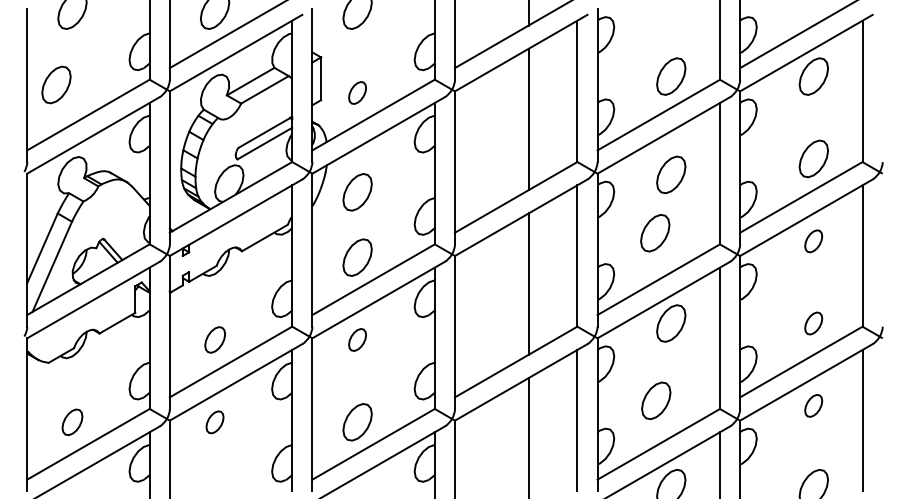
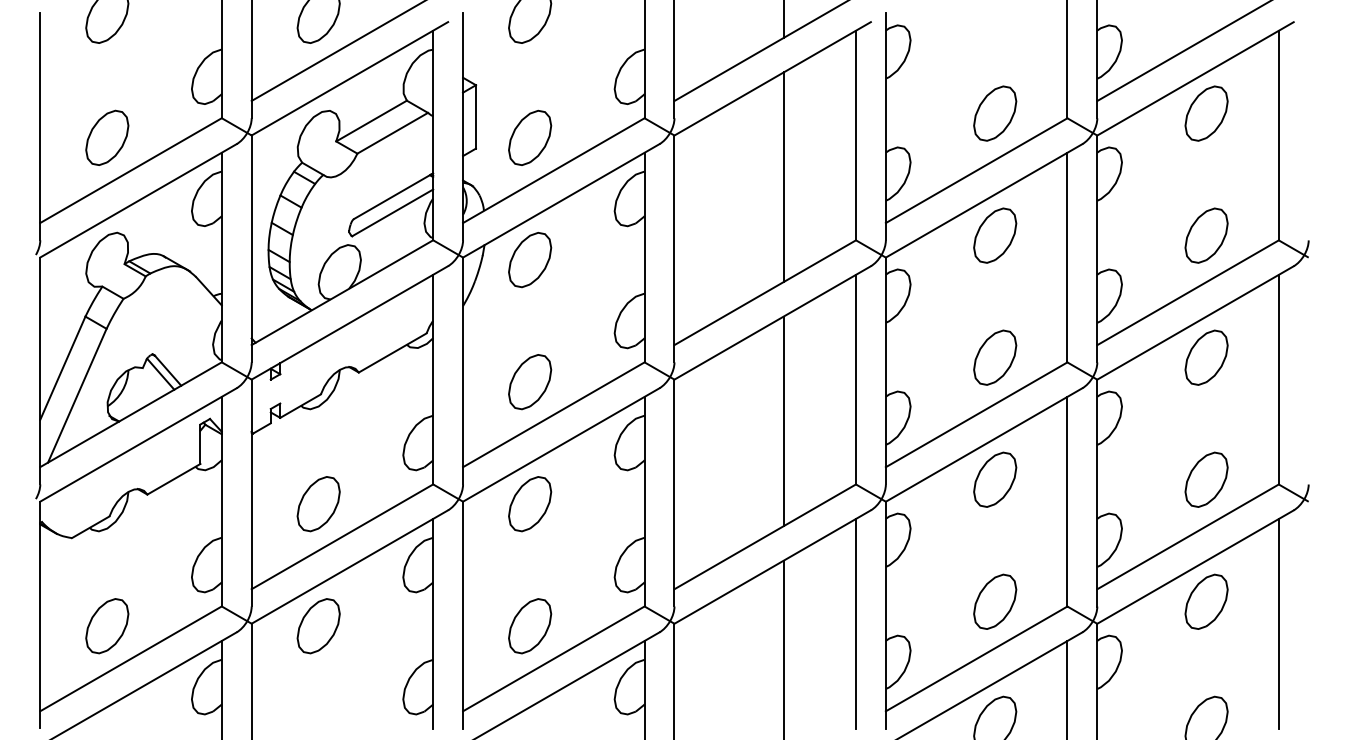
part: (56, 84) -> (107, 137), moved
part: (357, 92) -> (529, 137), size x1.67
part: (671, 174) -> (995, 235), moved
part: (357, 192) -> (529, 260), moved
part: (655, 233) -> (995, 358), moved
part: (813, 241) -> (1206, 358), size x1.67
part: (813, 323) -> (1206, 479), size x1.67
part: (215, 339) -> (319, 503), size x1.43
part: (357, 339) -> (529, 503), size x1.67
part: (656, 400) -> (995, 601), moved
part: (813, 405) -> (1206, 601), size x1.67
part: (72, 422) -> (107, 626), size x1.43
part: (214, 422) -> (317, 626), size x1.67

